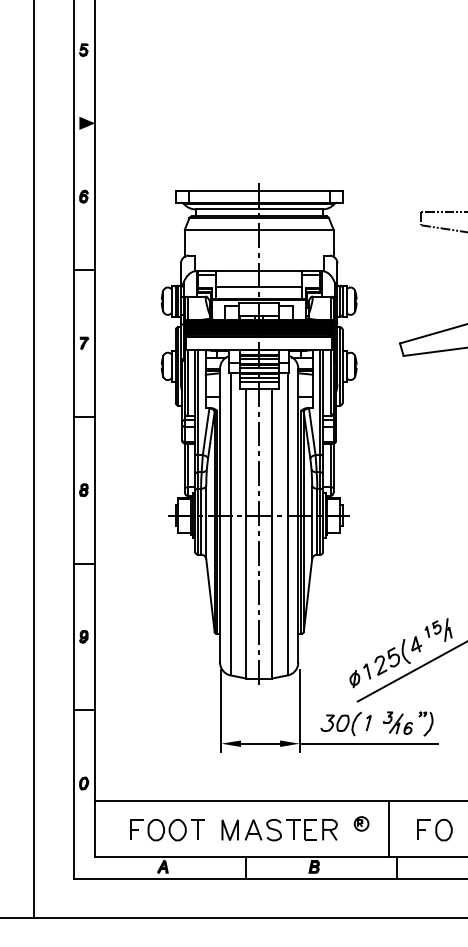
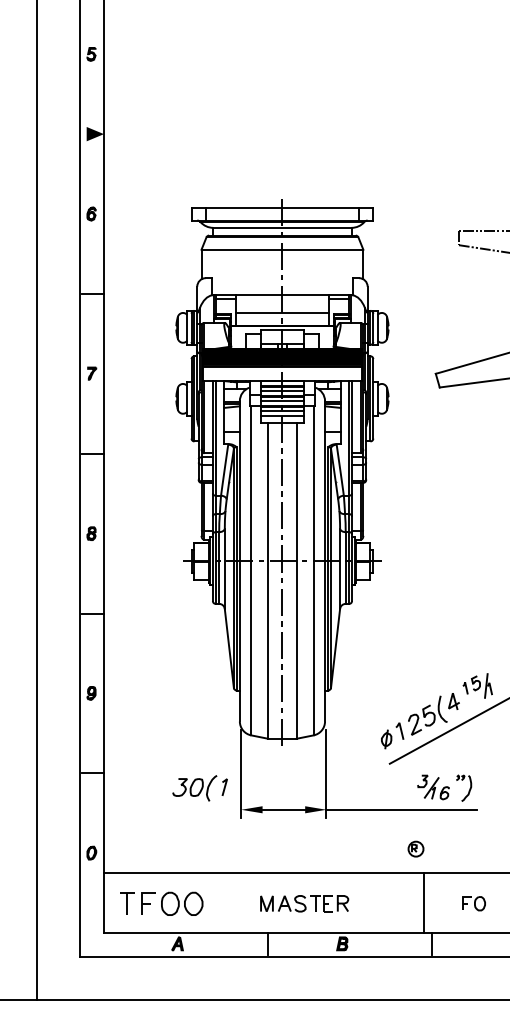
part: (345, 724) -> (199, 788), moved
part: (361, 823) -> (415, 848), moved
part: (198, 829) -> (127, 903), moved
part: (279, 829) -> (304, 903), size x0.7
part: (435, 829) -> (474, 903), size x0.6

